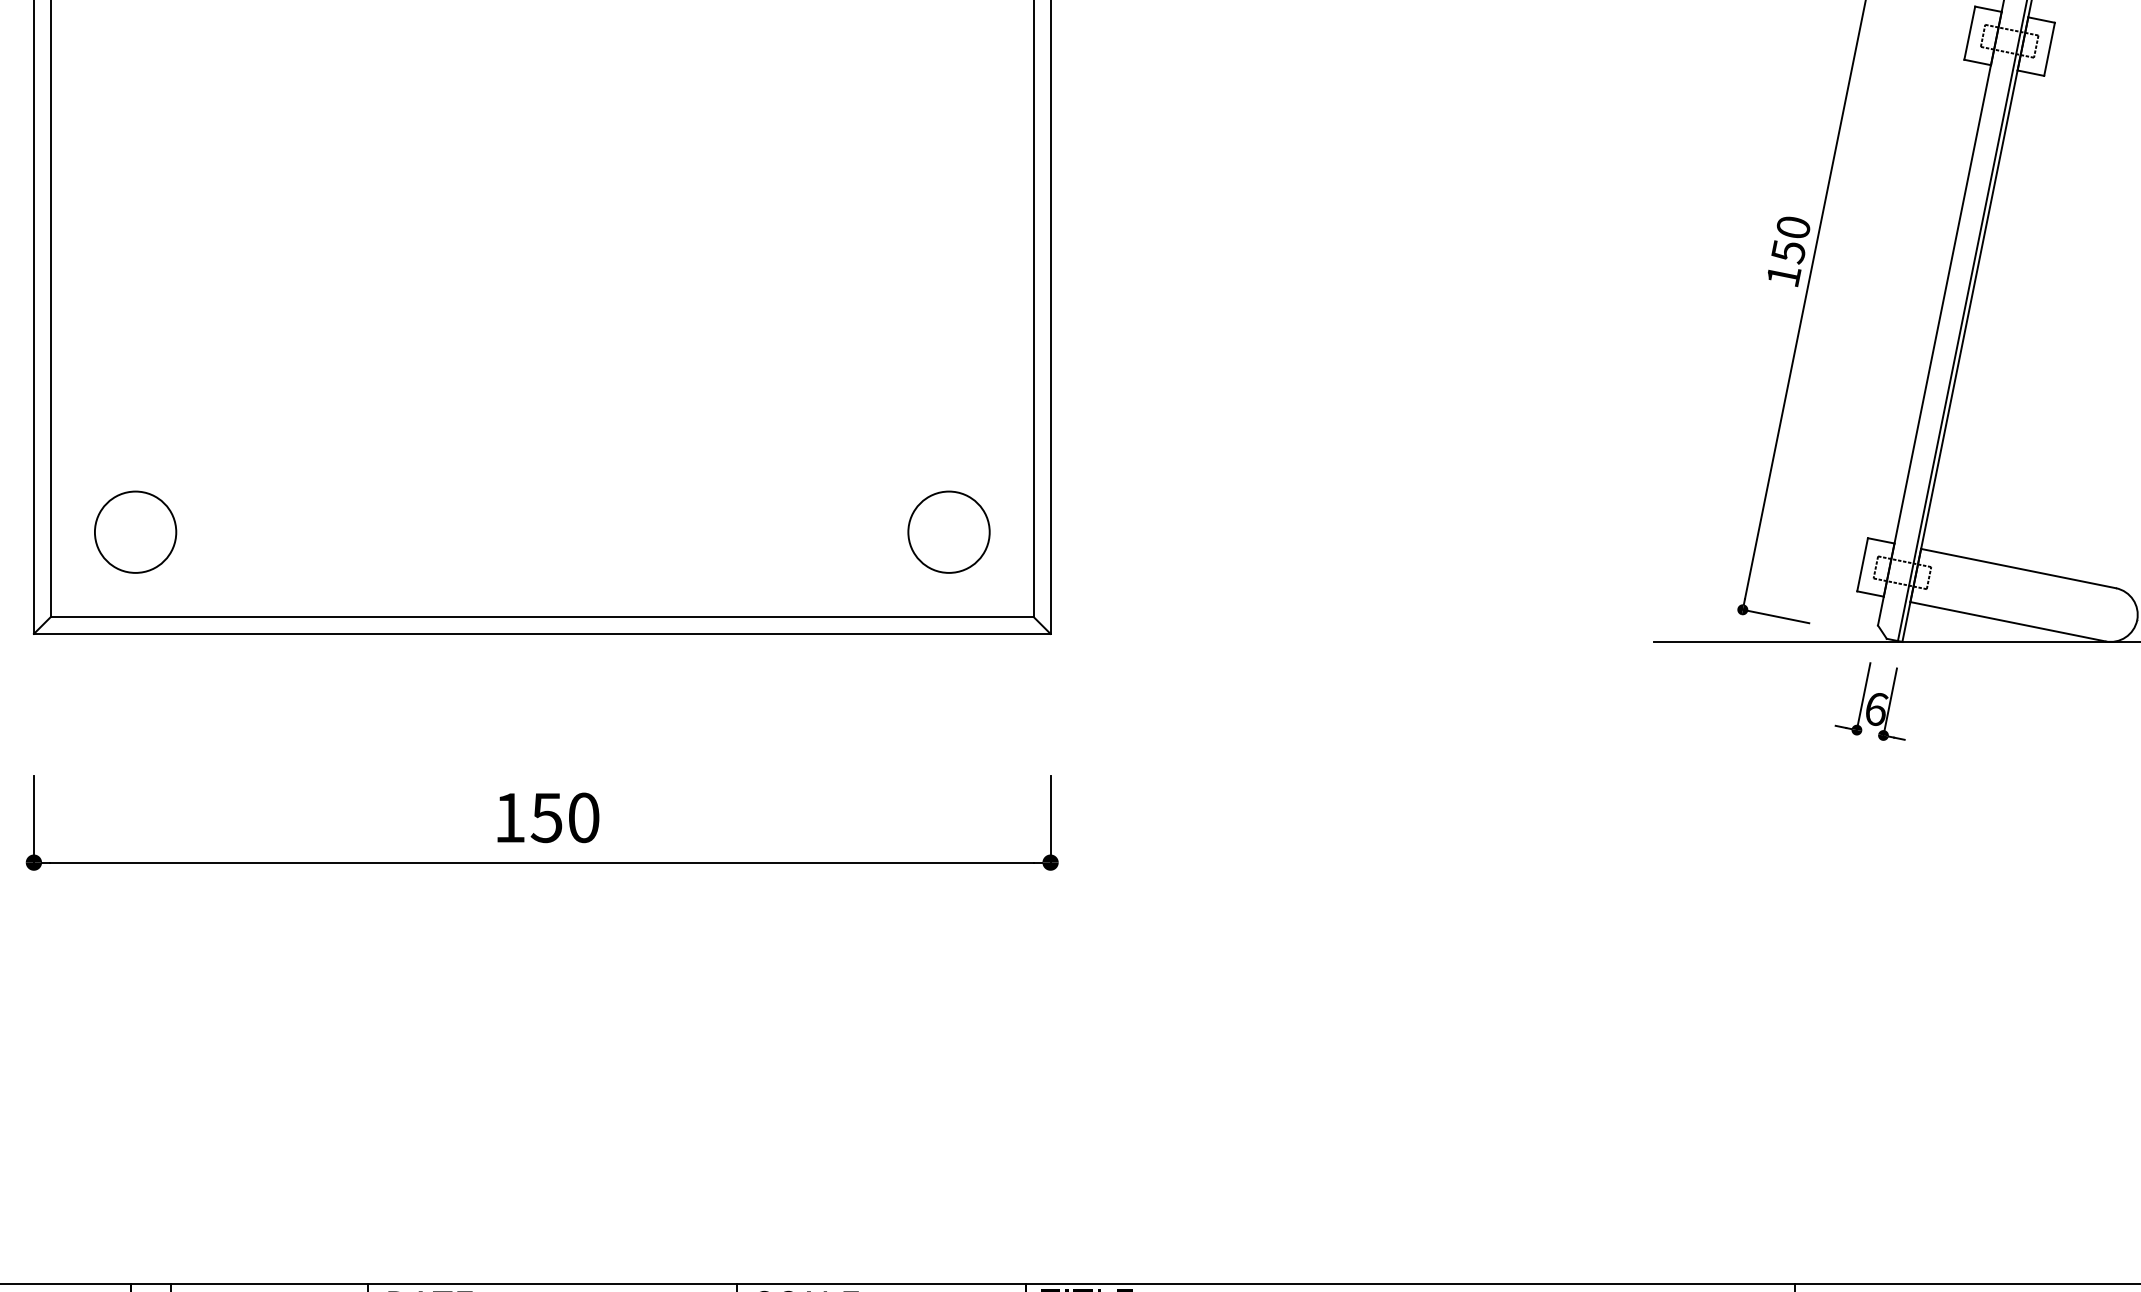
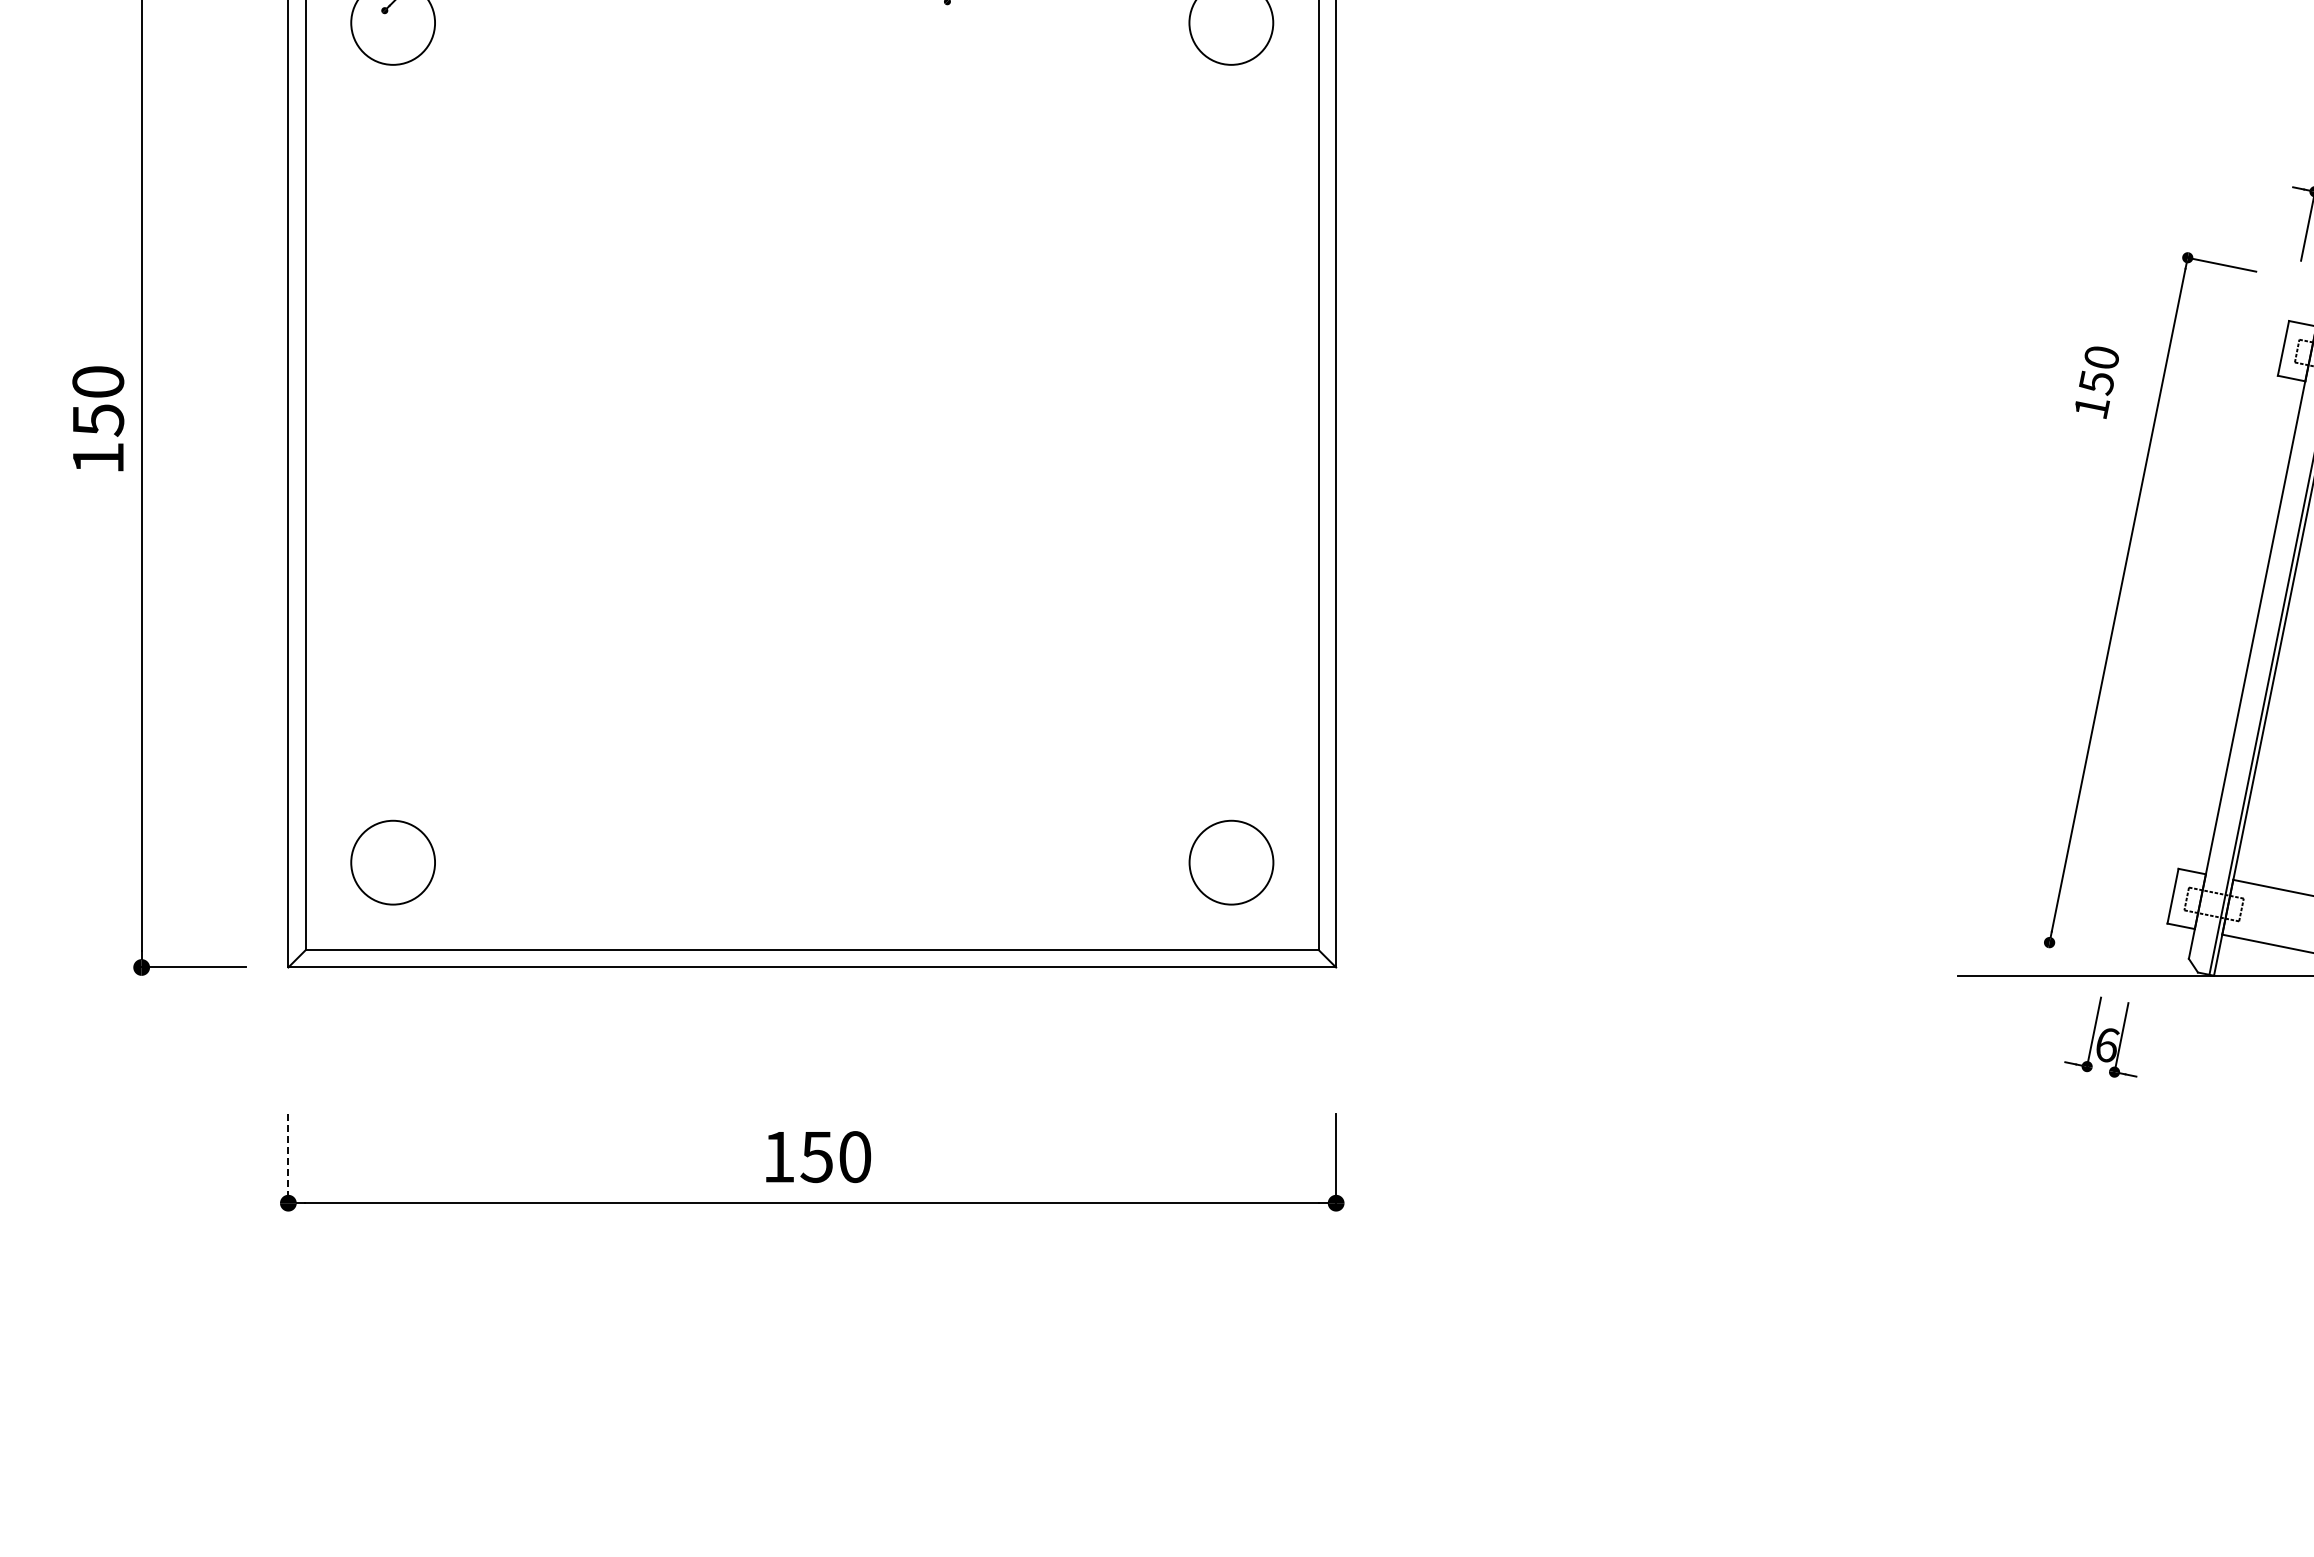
text: (1788, 251) -> (2096, 382), moved
line: (1775, 616) -> (2083, 949), removed
part: (1869, 700) -> (2100, 1036), moved
line: (34, 819) -> (288, 1158), solid -> dashed

